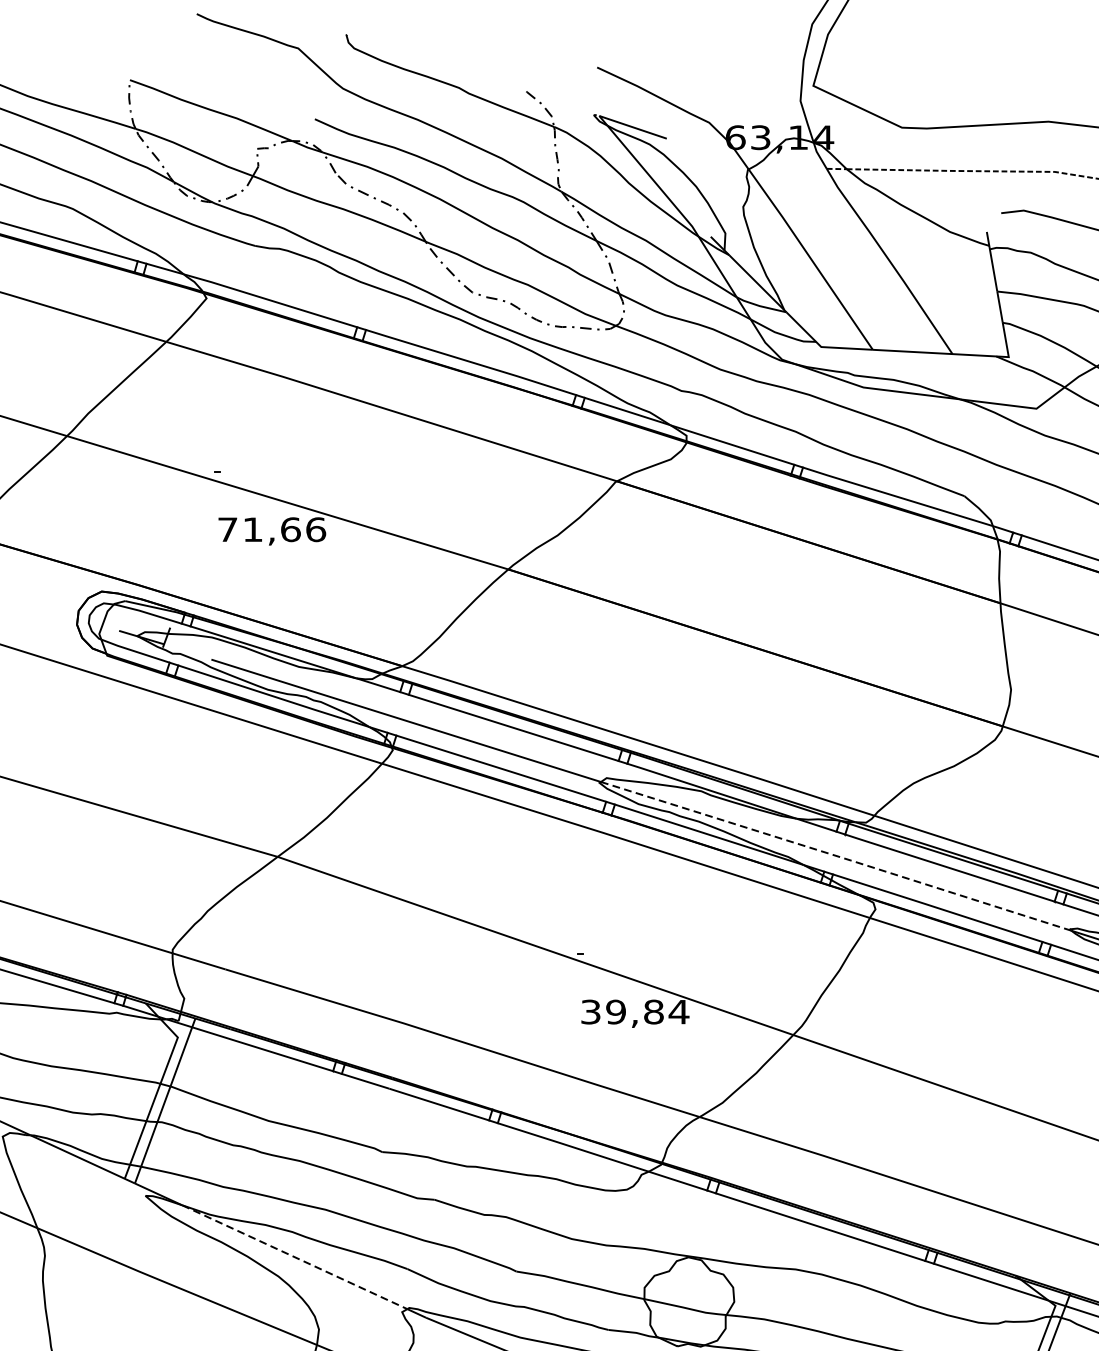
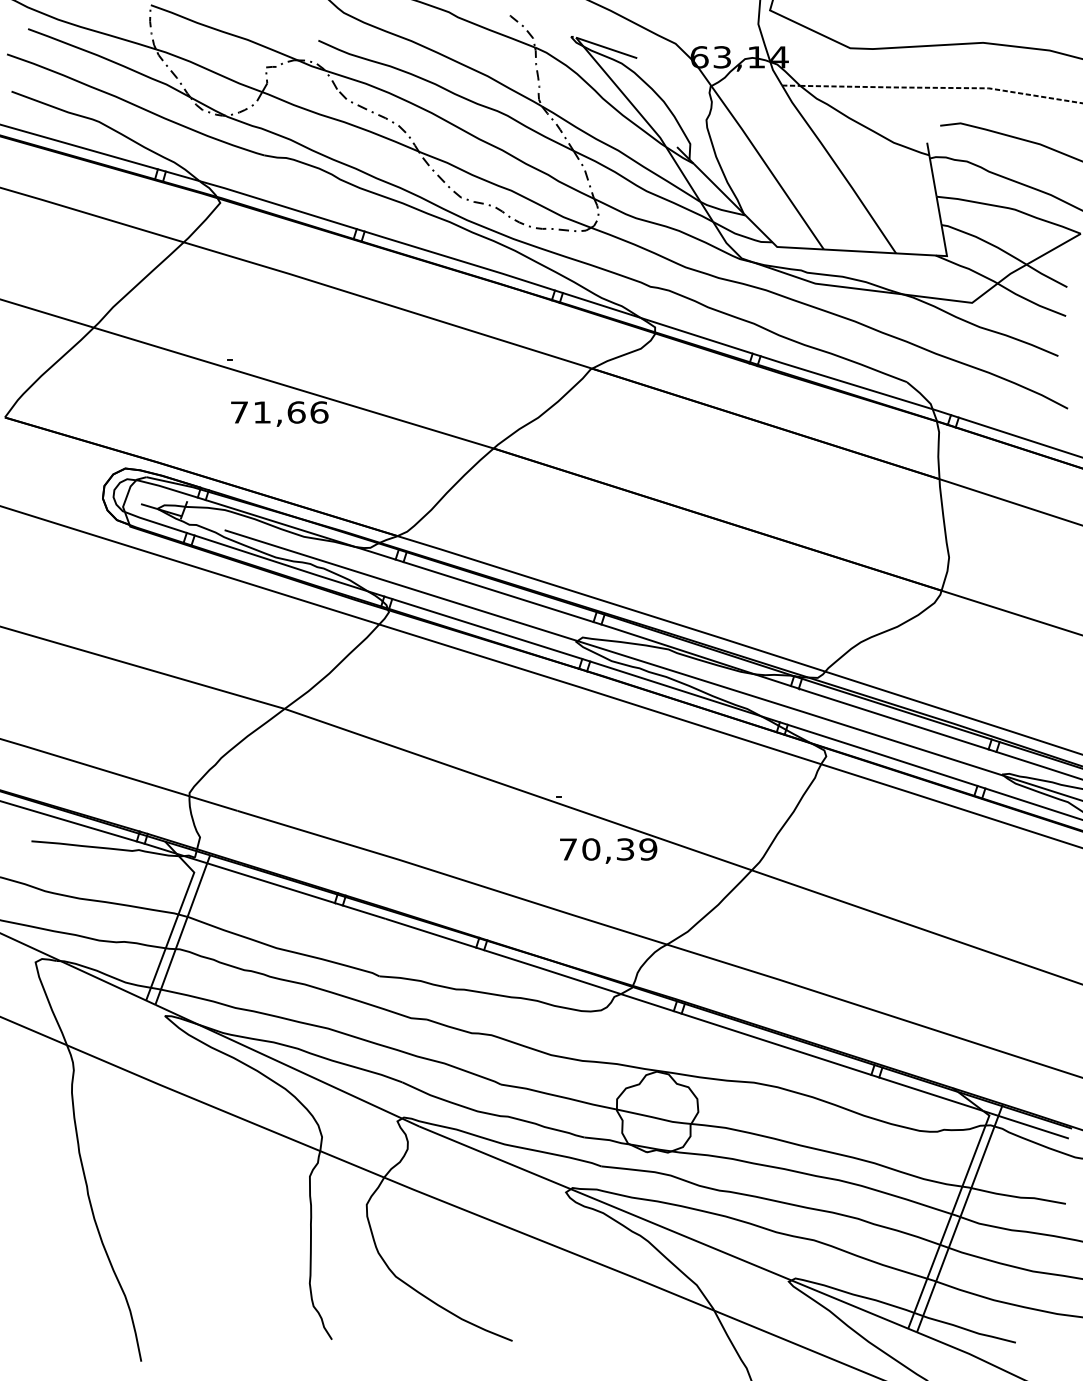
line: (837, 856) -> (791, 708), dashed -> solid
text: (635, 1012) -> (608, 849), 39,84 -> 70,39
line: (295, 1257) -> (300, 1071), dashed -> solid

